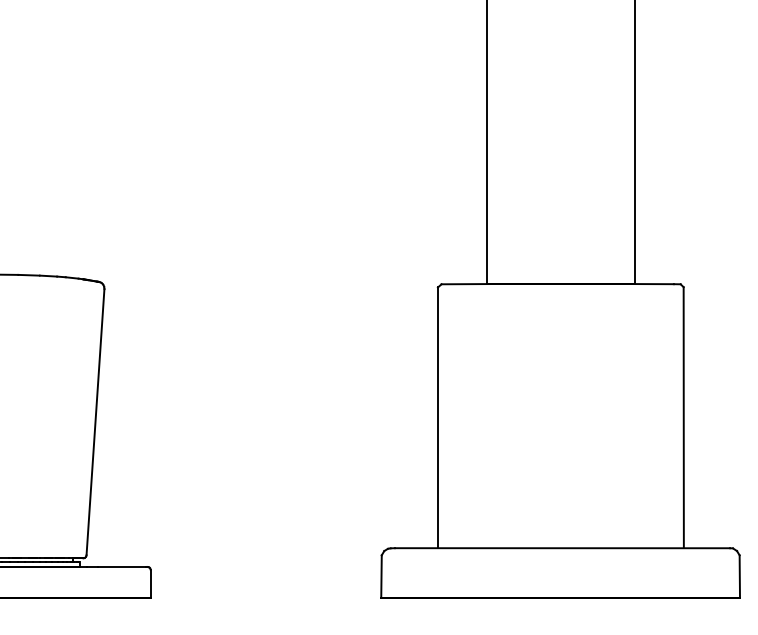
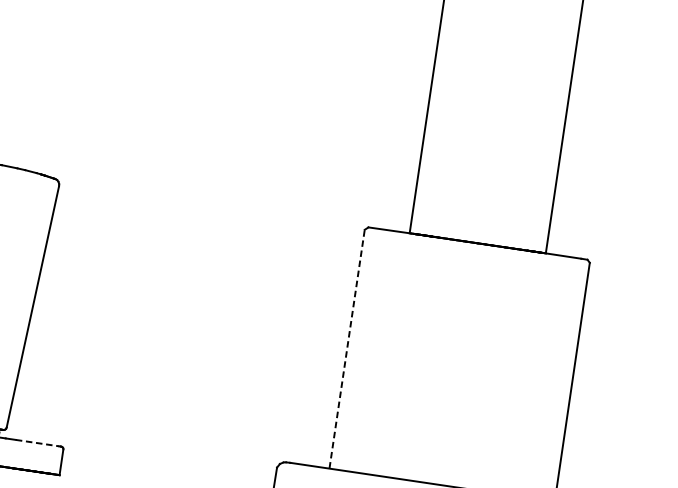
line: (437, 417) -> (346, 348), solid -> dashed
line: (121, 567) -> (37, 443), solid -> dashed

